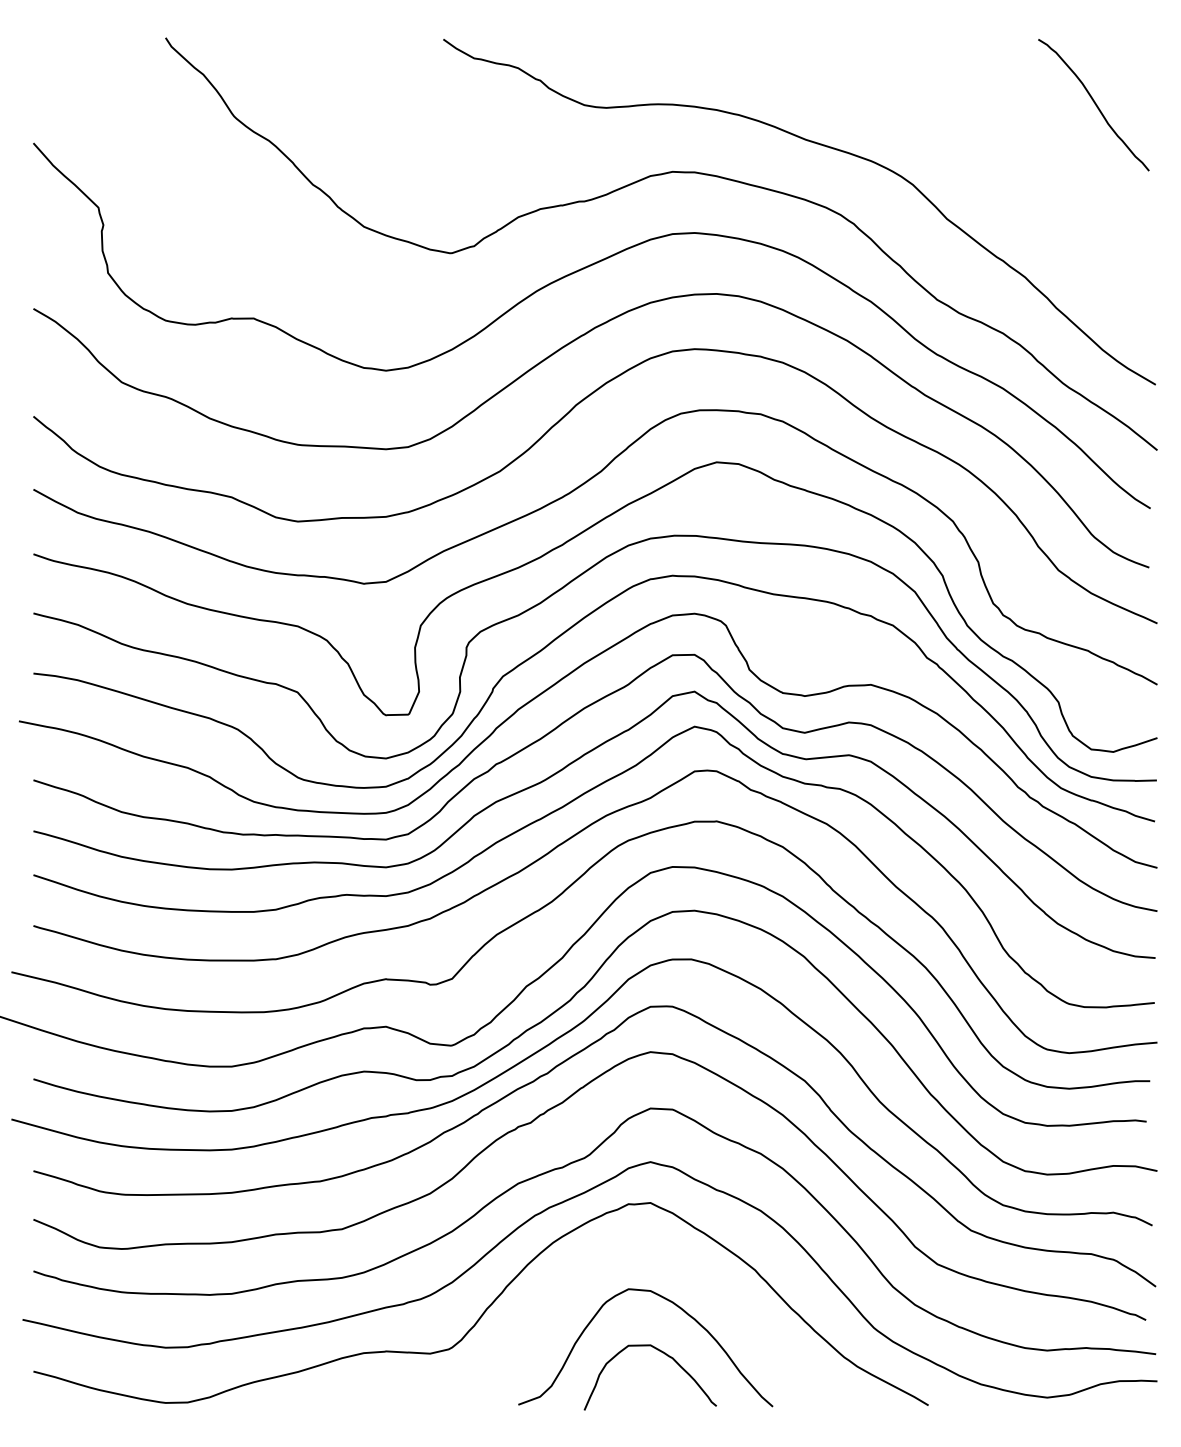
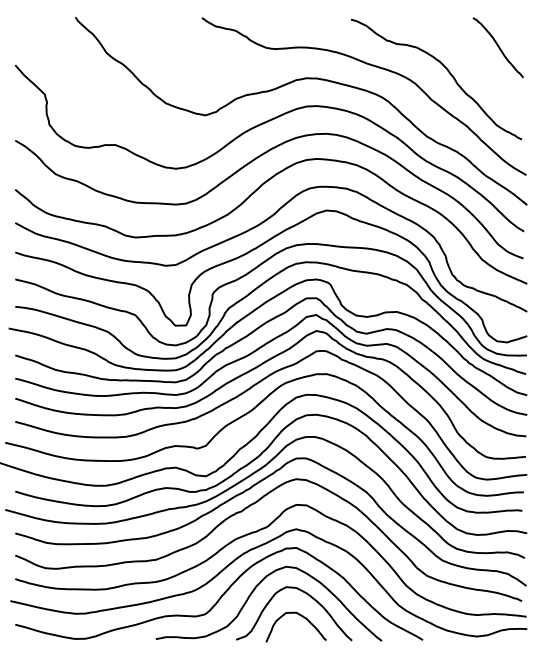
curve: (982, 157) -> (447, 71), added
curve: (556, 1300) -> (253, 592), added

